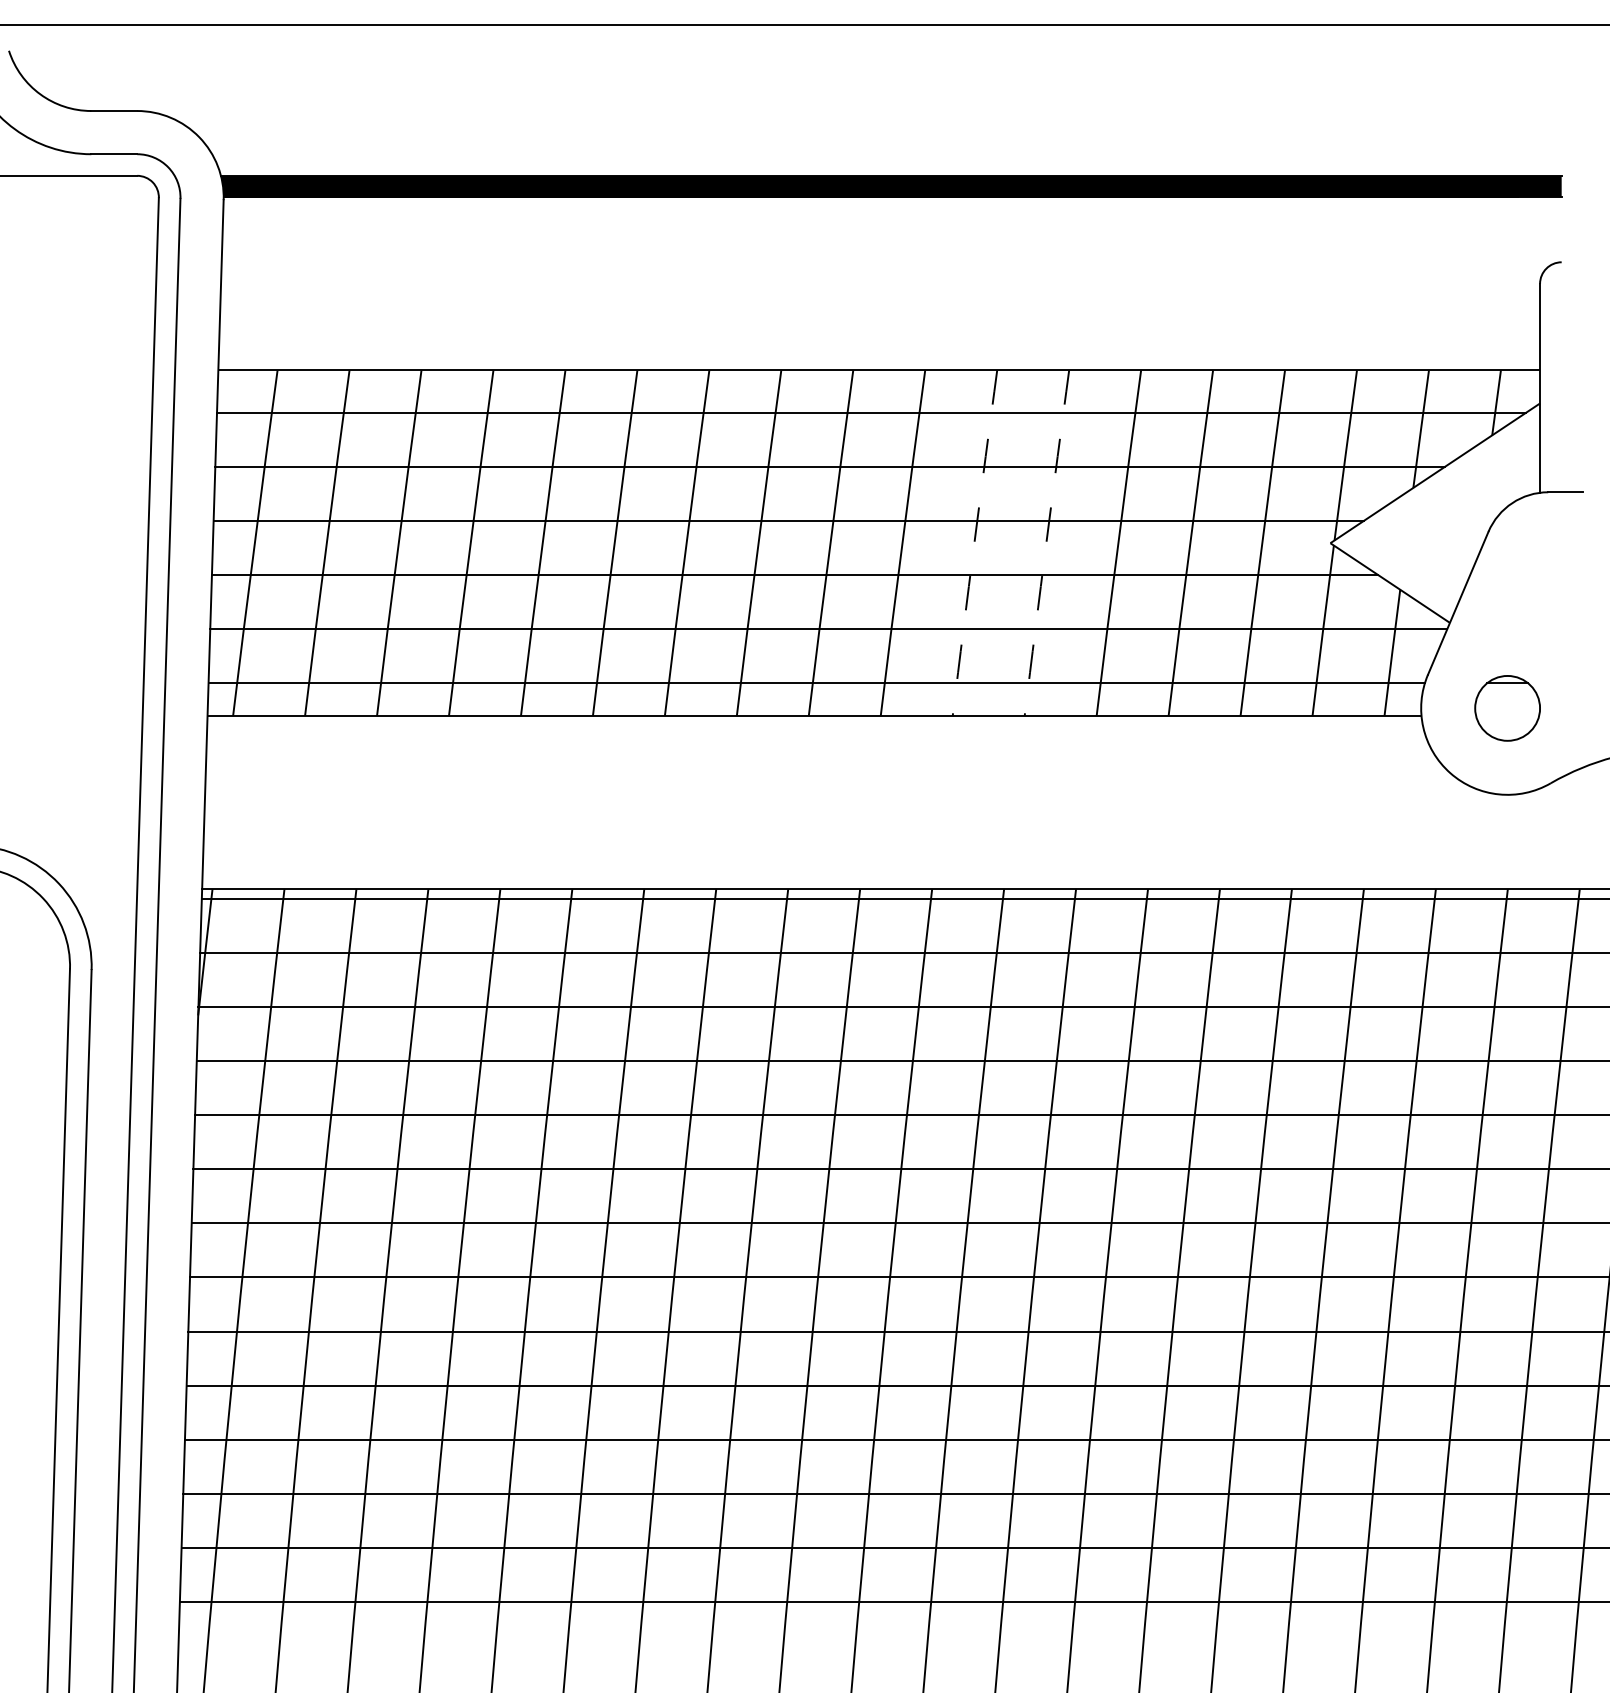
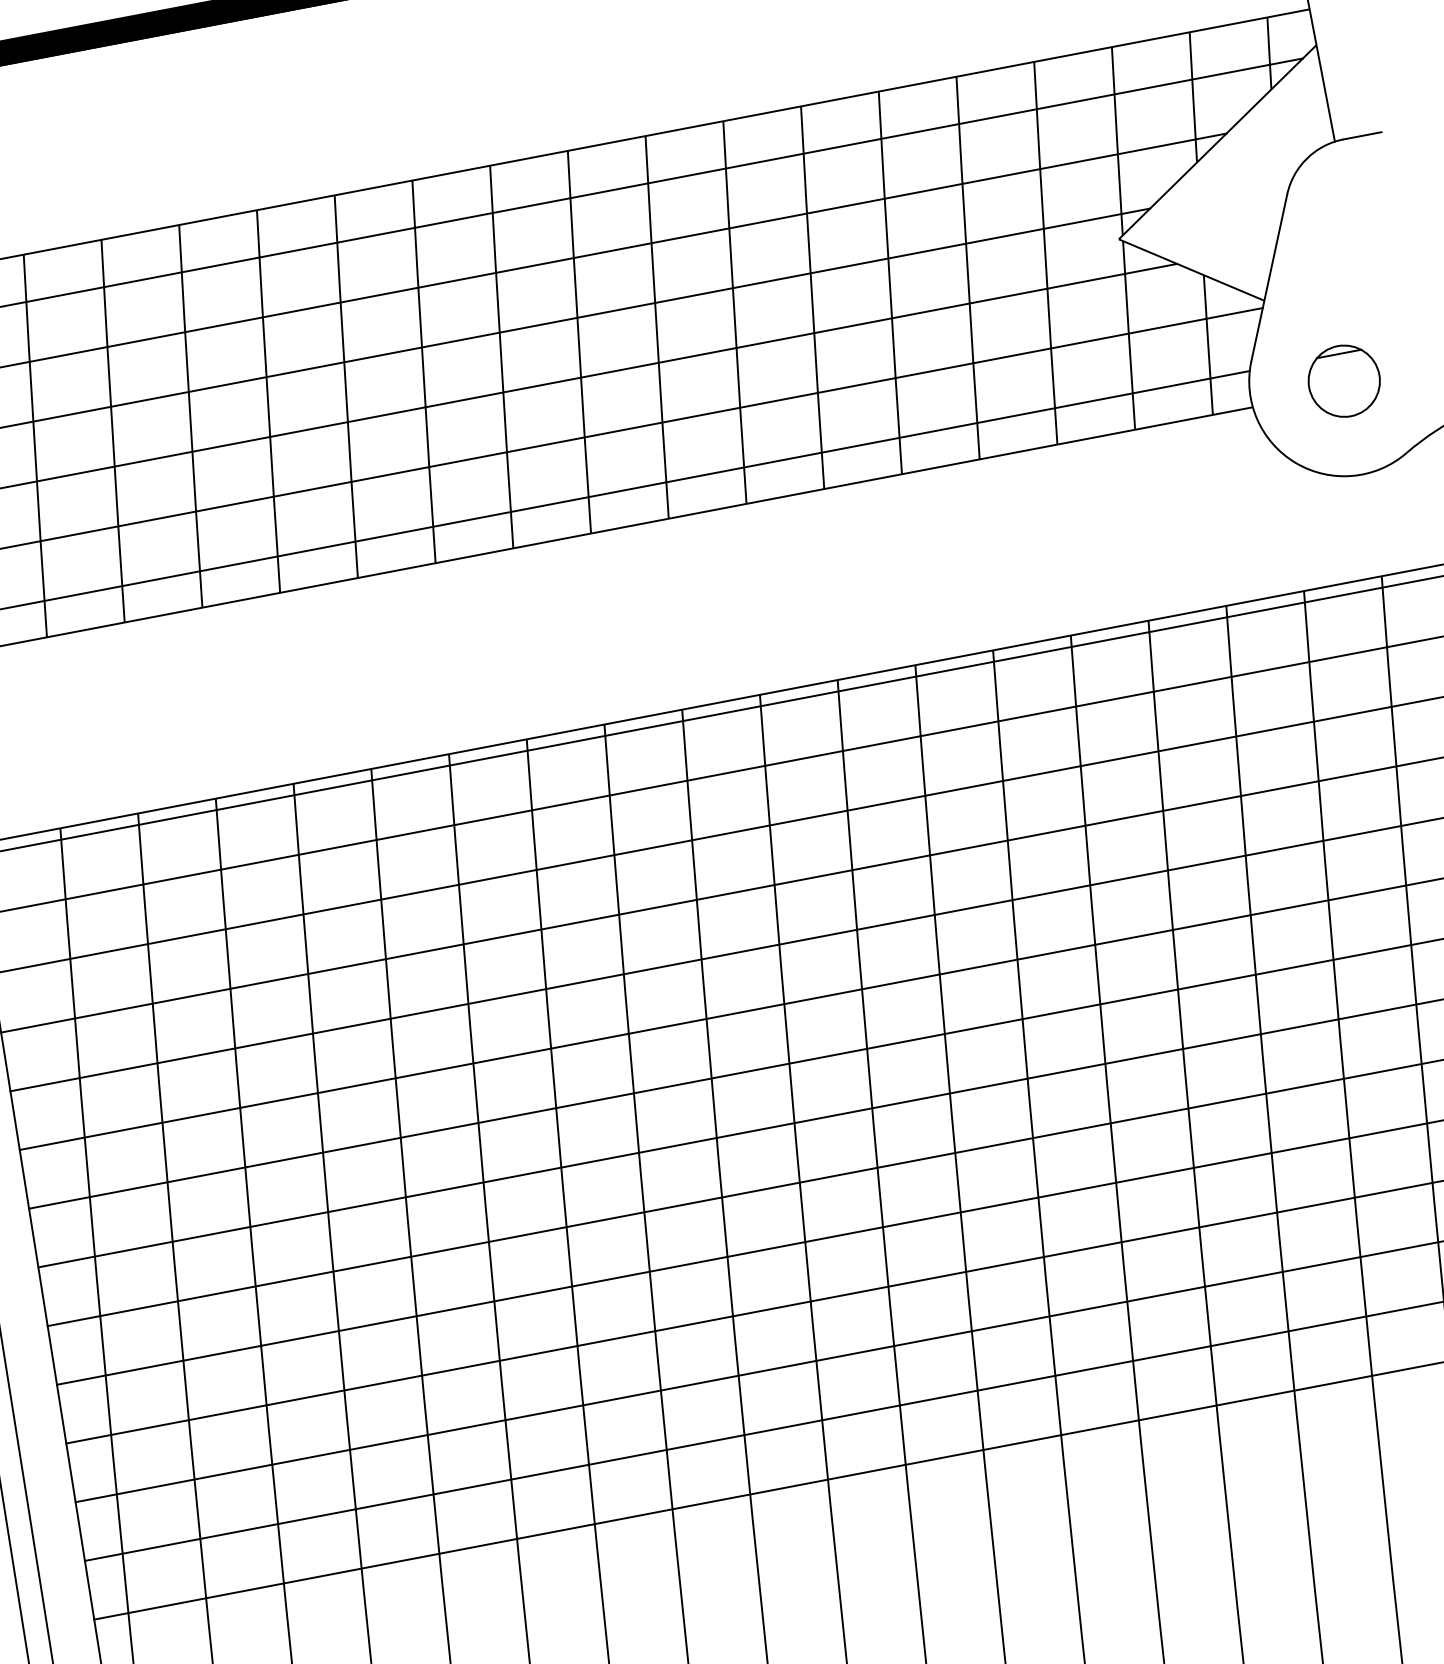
arc: (974, 543) -> (734, 312), dashed -> solid
arc: (1046, 543) -> (812, 298), dashed -> solid

